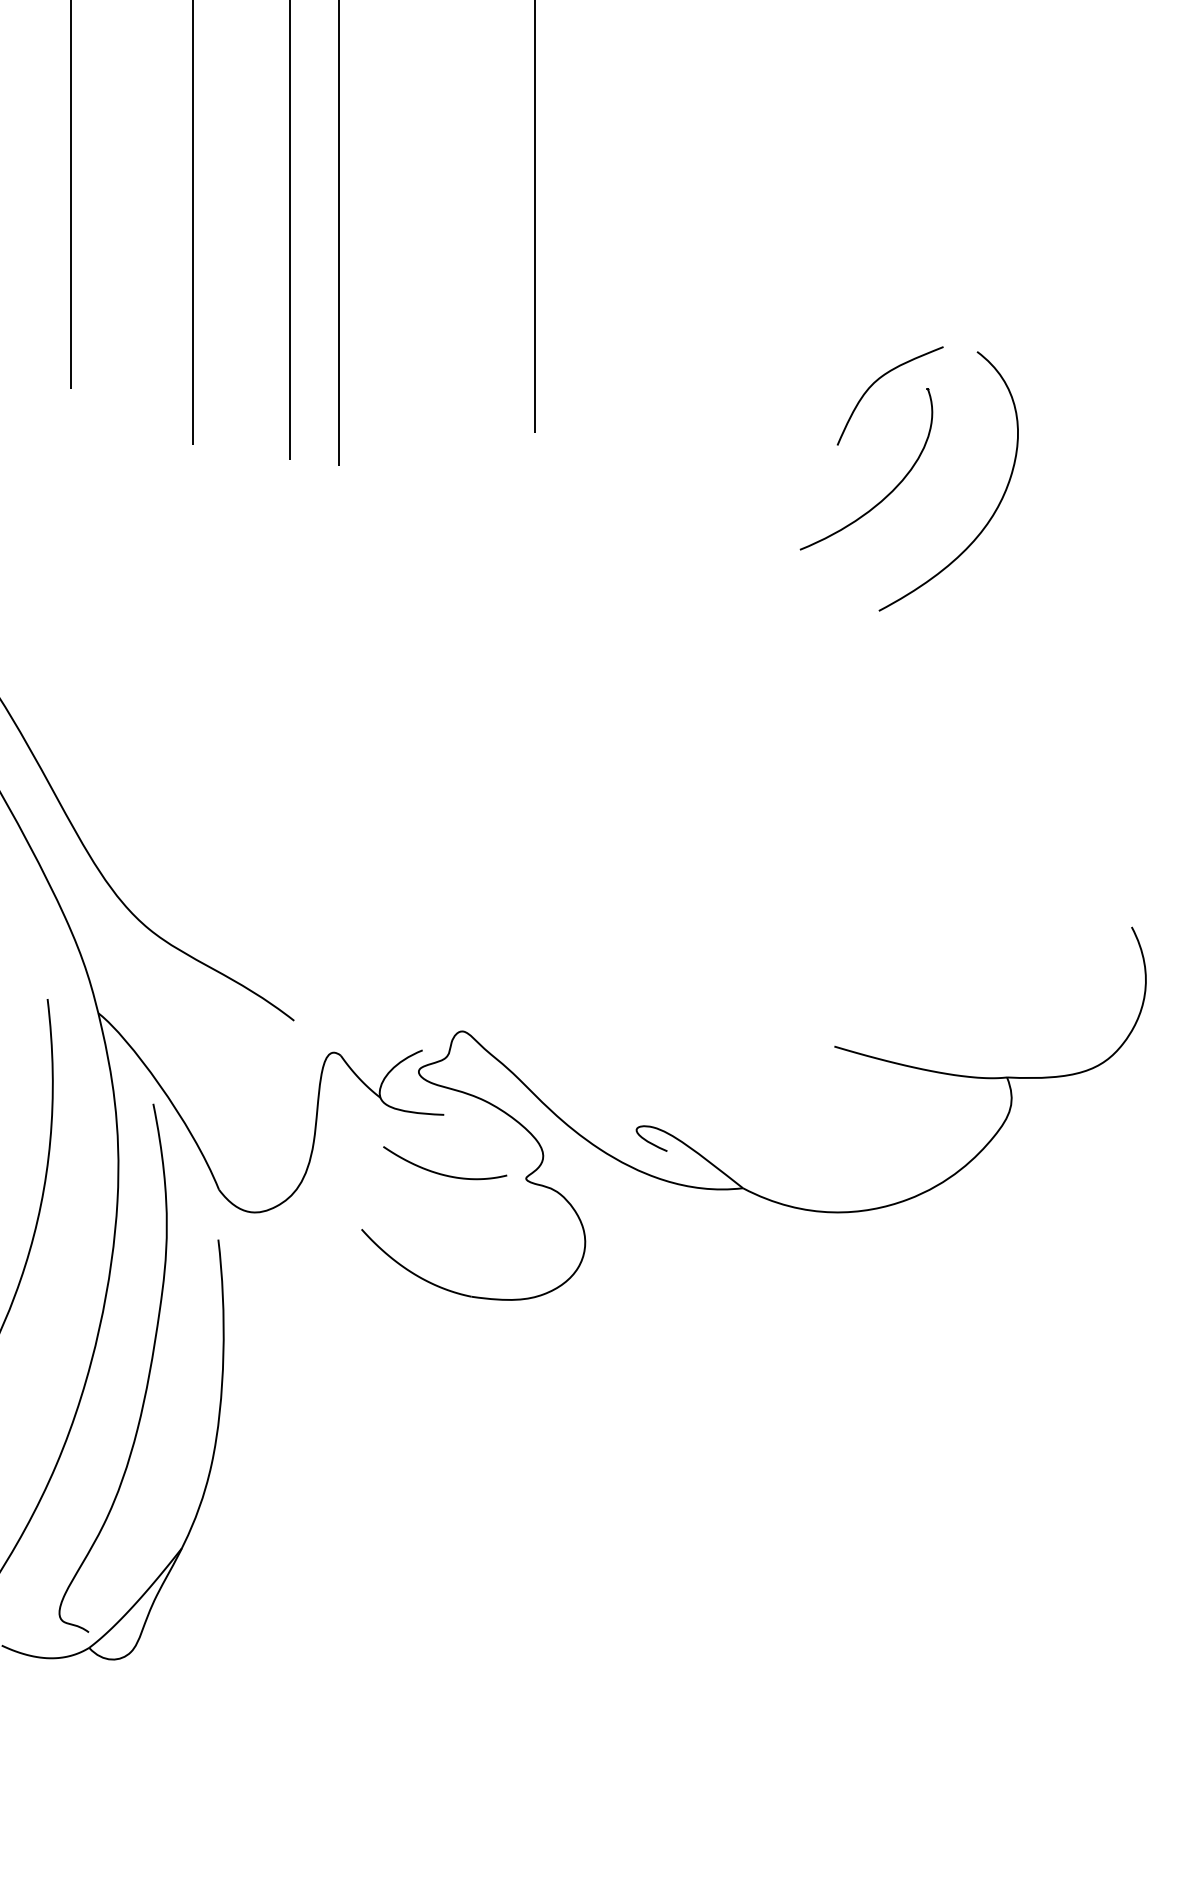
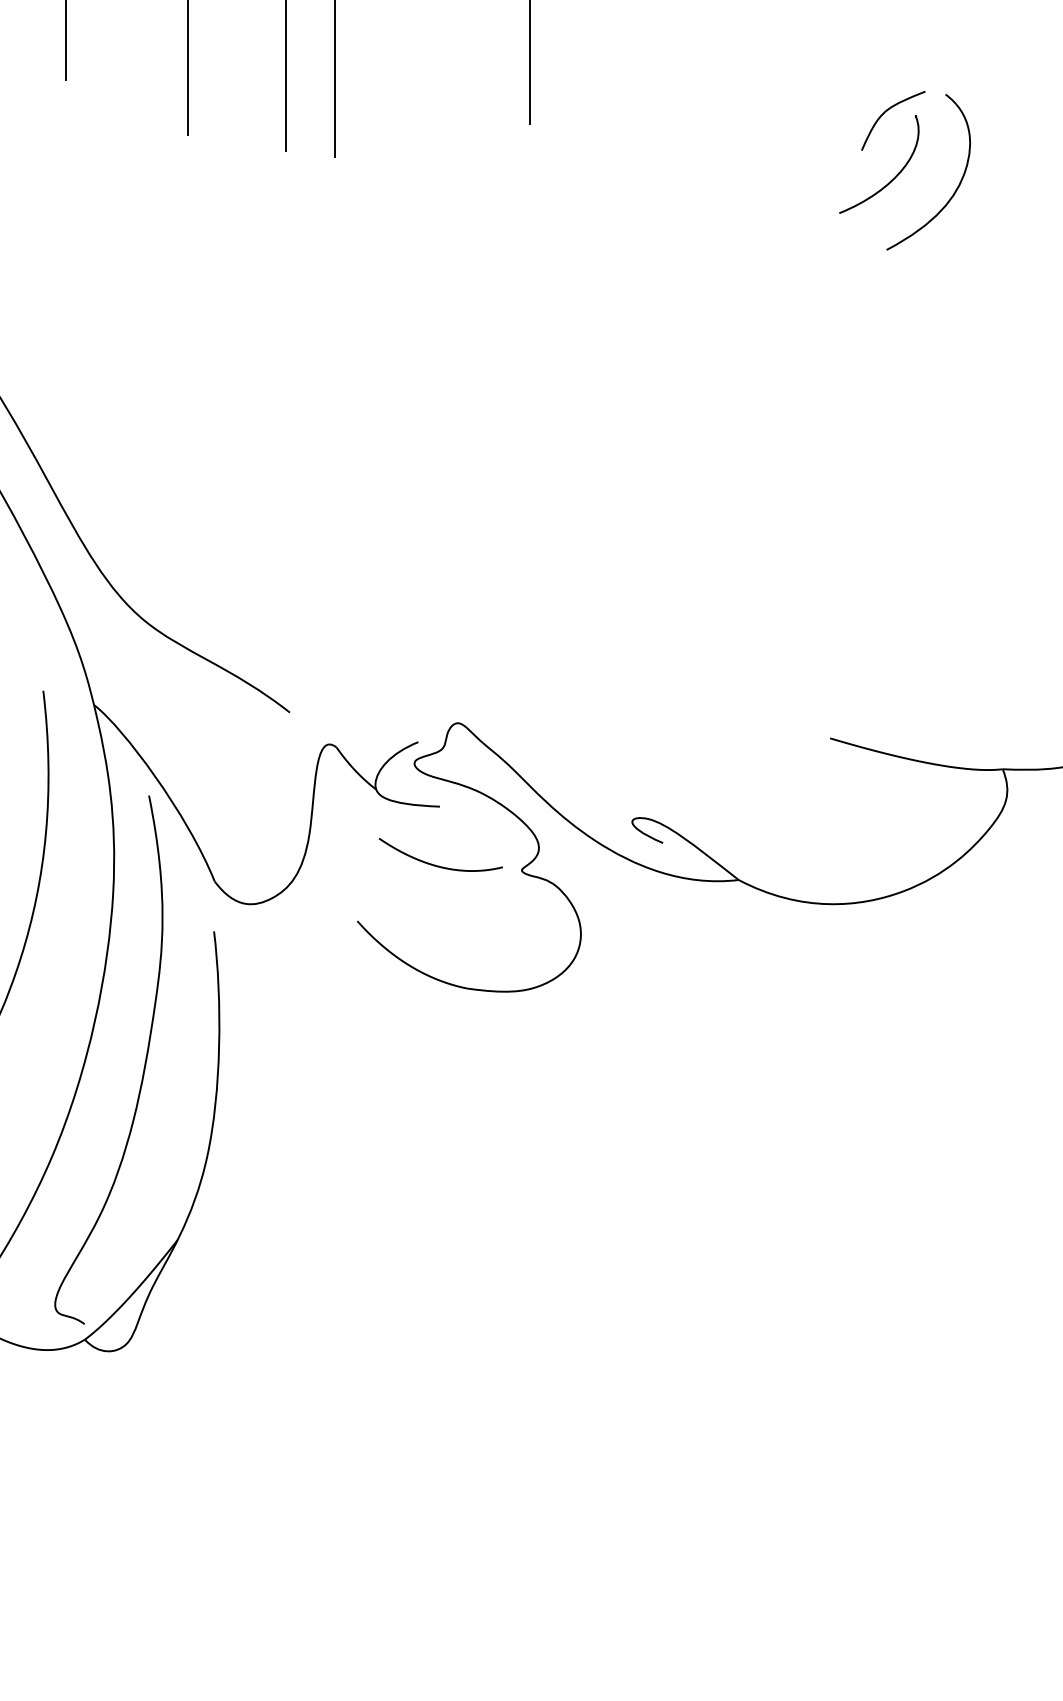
part: (908, 478) -> (904, 170), size x0.6

